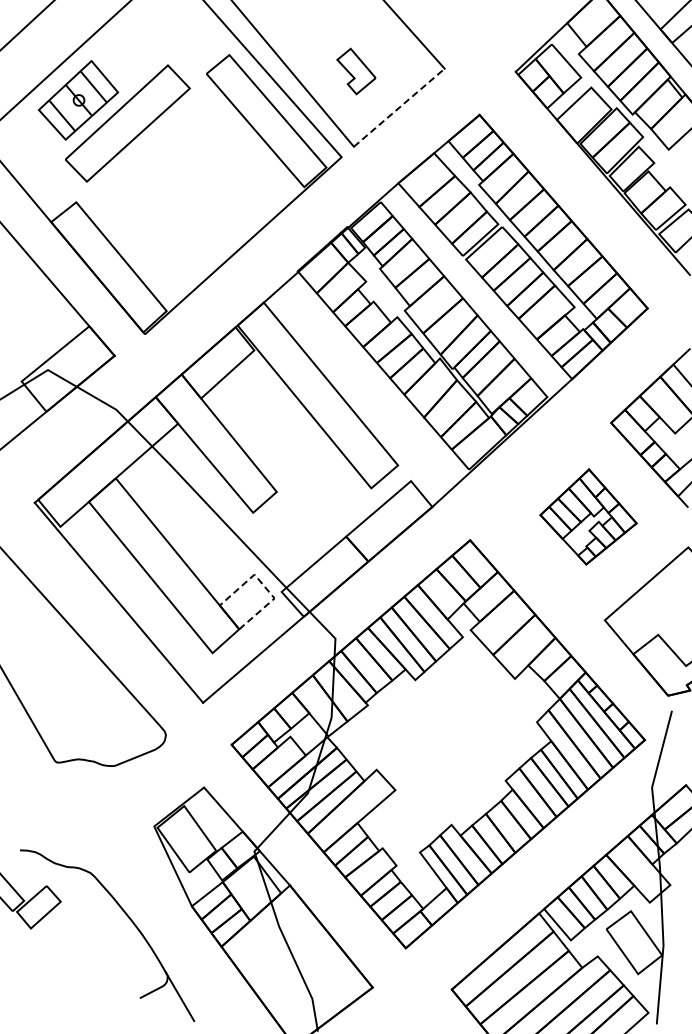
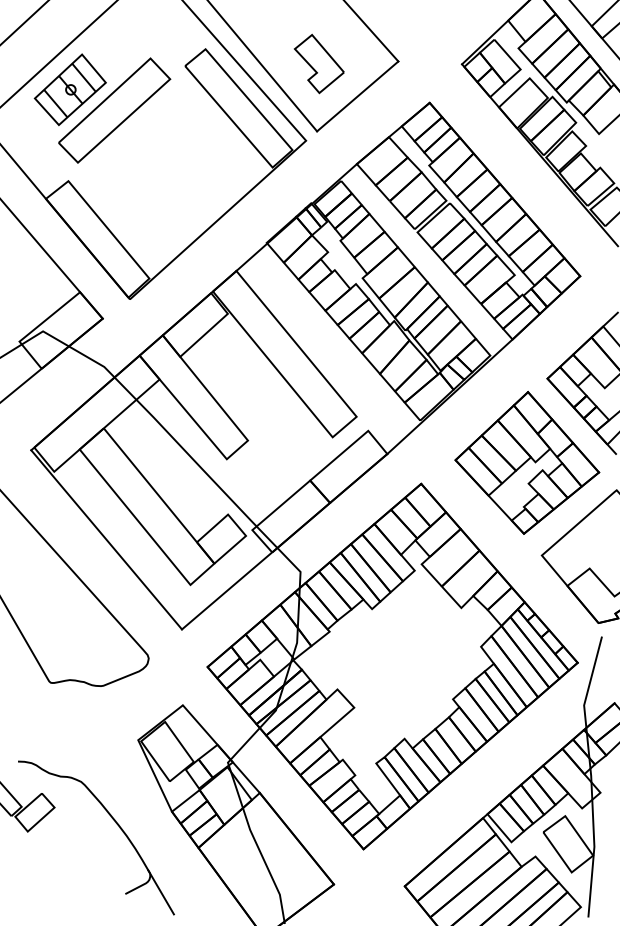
part: (356, 71) -> (319, 63), size x1.43
line: (399, 107) -> (357, 96), dashed -> solid
part: (588, 516) -> (527, 462), size x1.67
line: (264, 586) -> (237, 525), dashed -> solid

